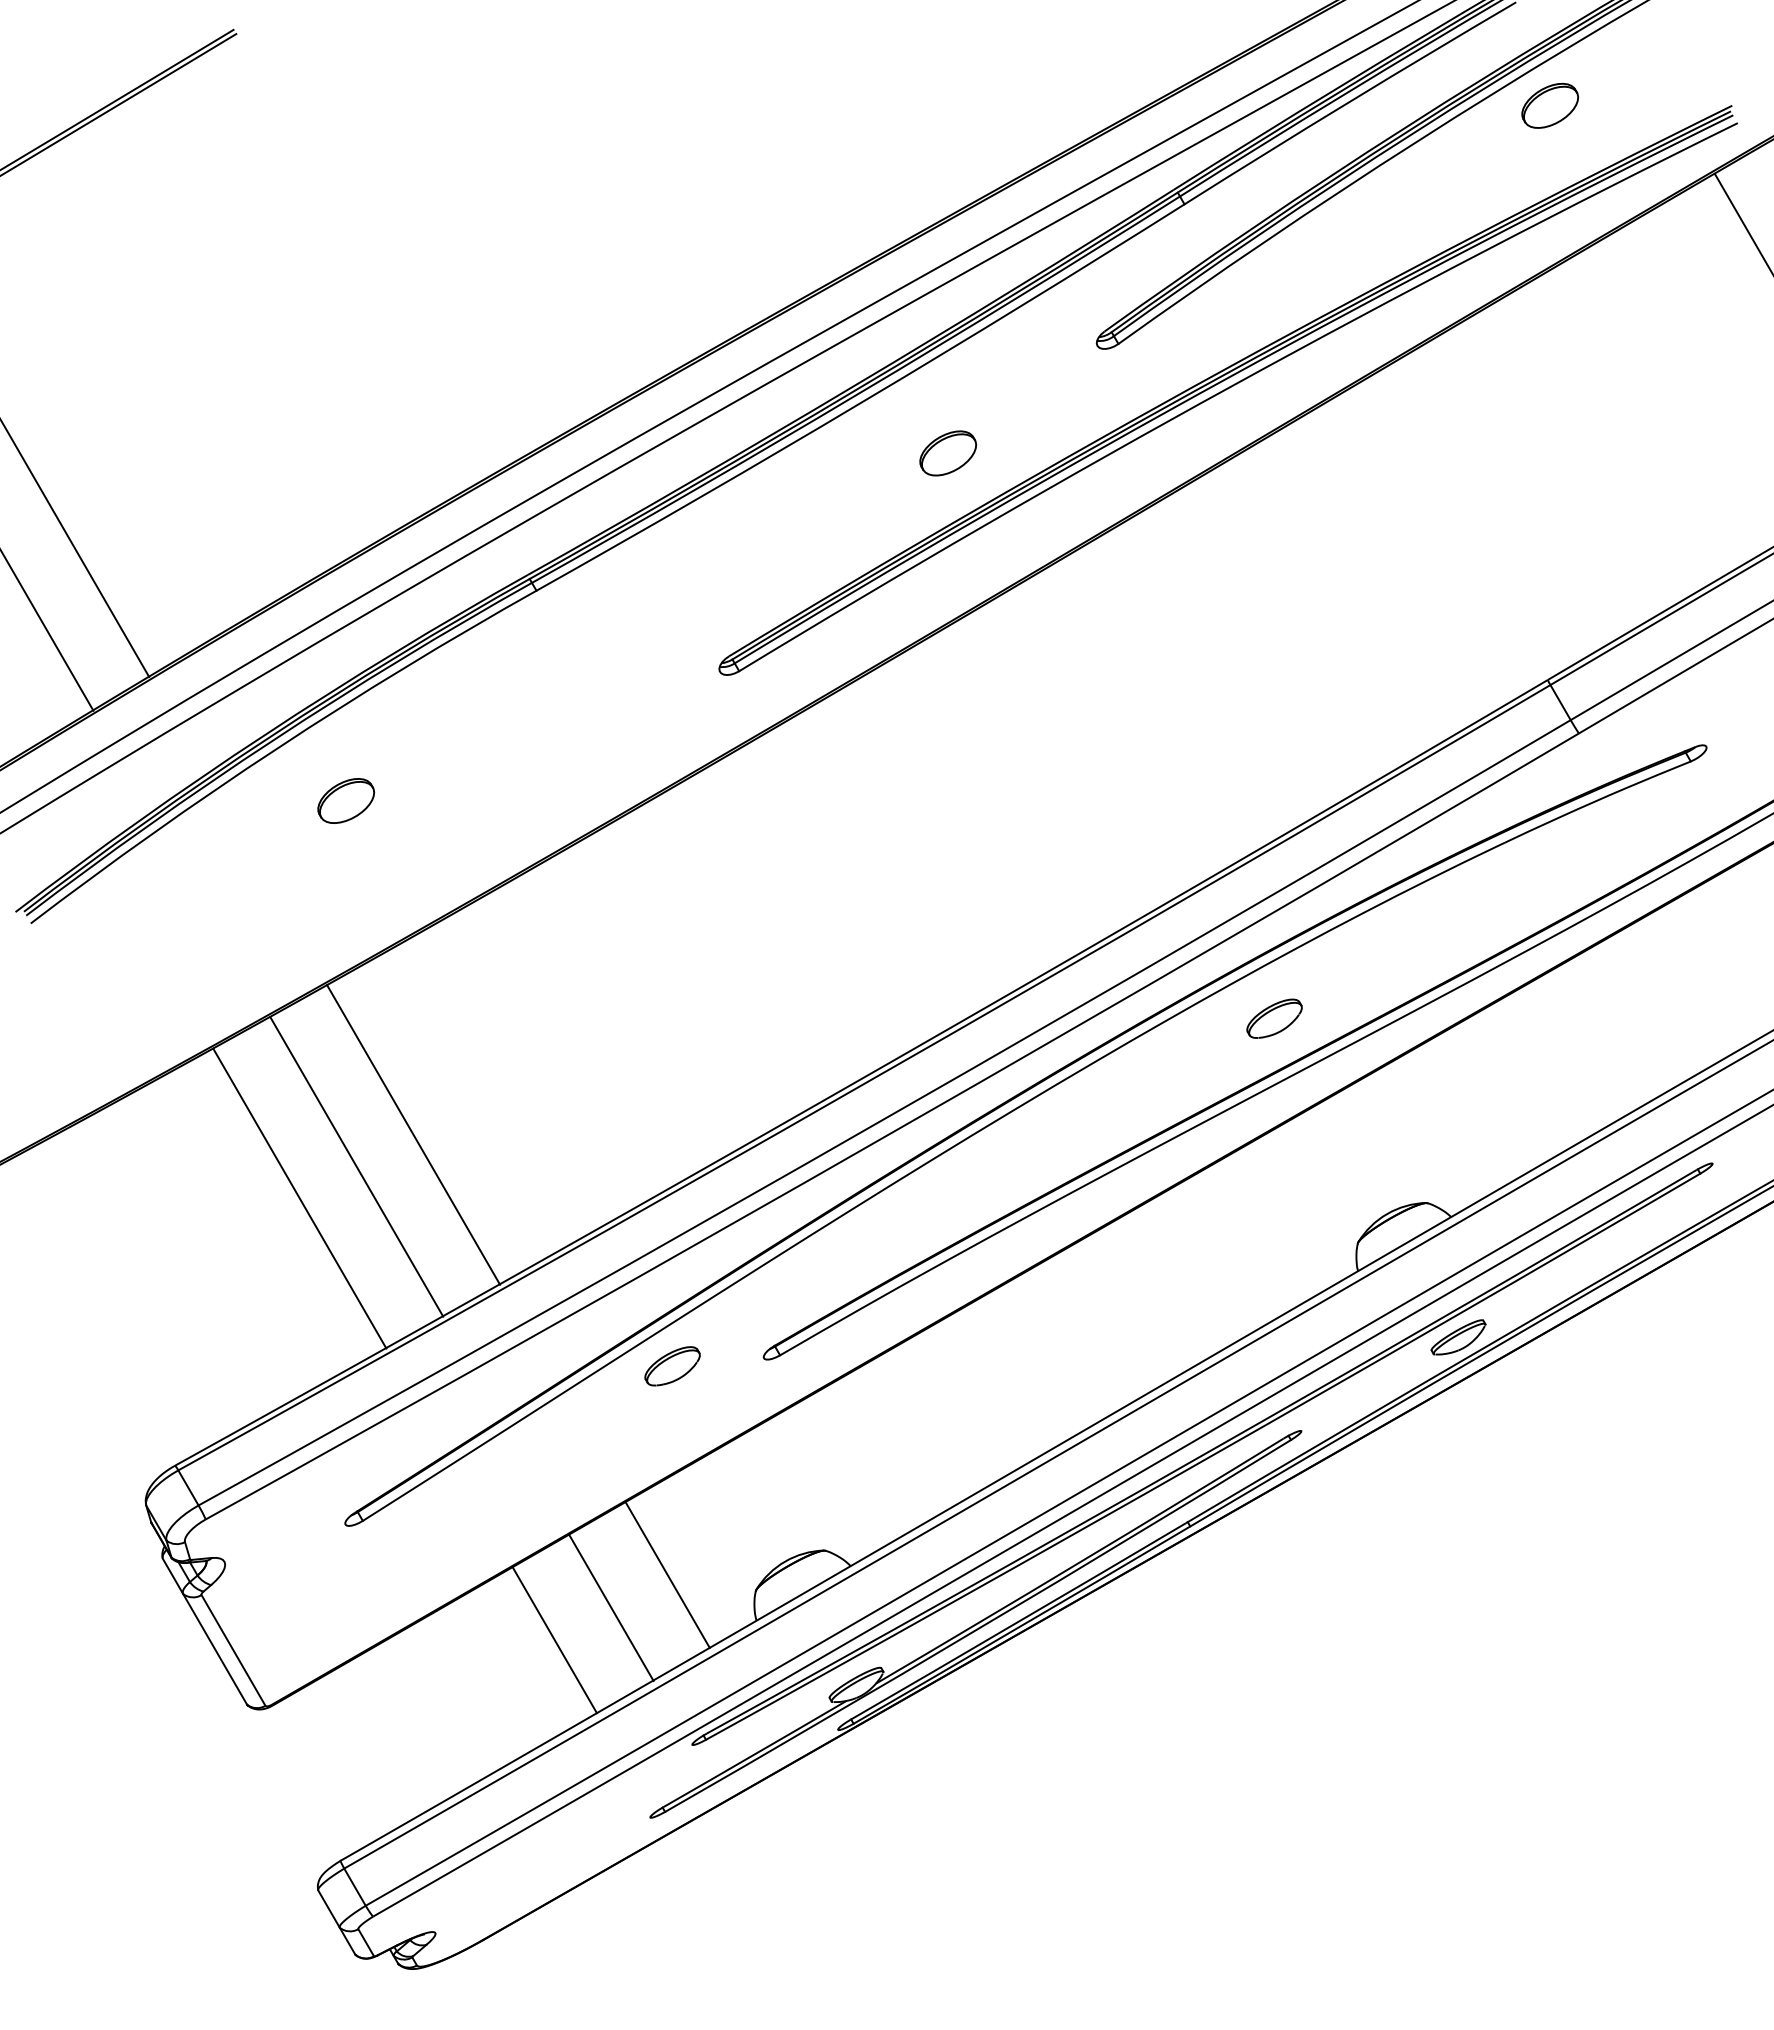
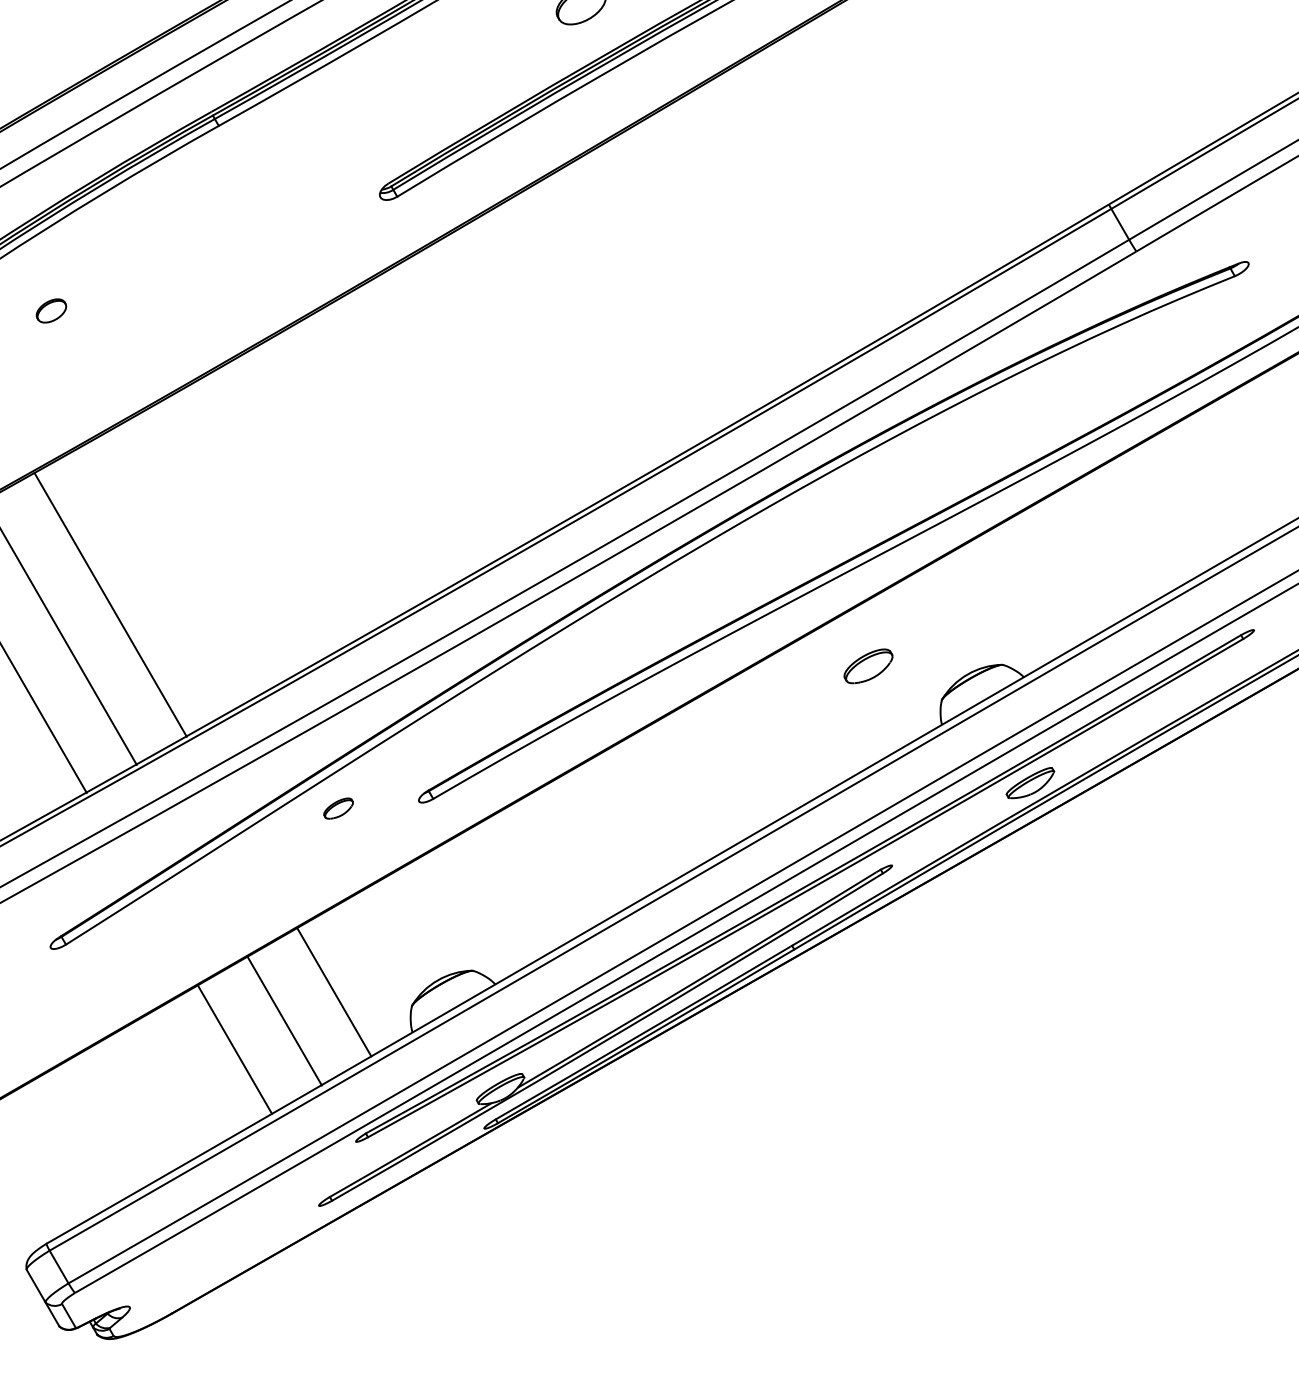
part: (346, 800) -> (51, 310), size x0.6
part: (1274, 1018) -> (868, 666), moved
part: (672, 1366) -> (338, 808), size x0.6

